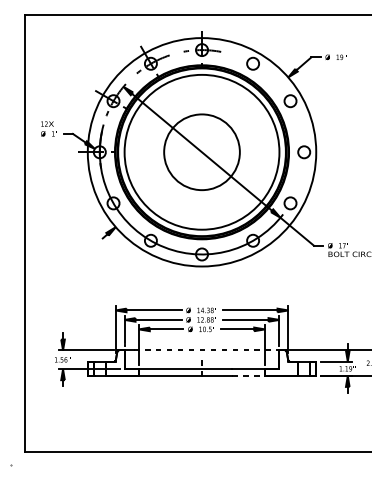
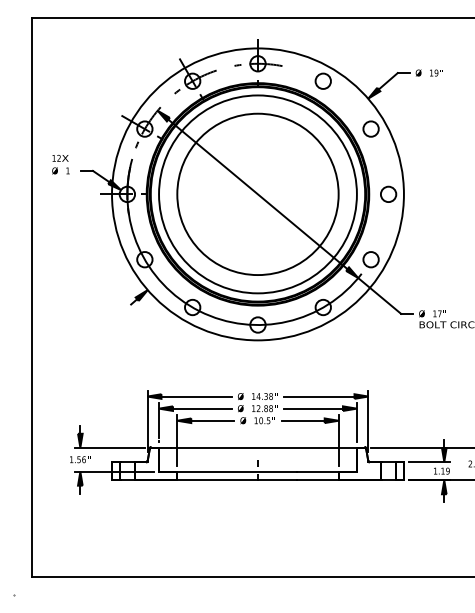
circle: (201, 152) -> (257, 194), size x1.67
line: (207, 350) -> (264, 447), dashed -> solid
line: (248, 376) -> (317, 480), dashed -> solid

